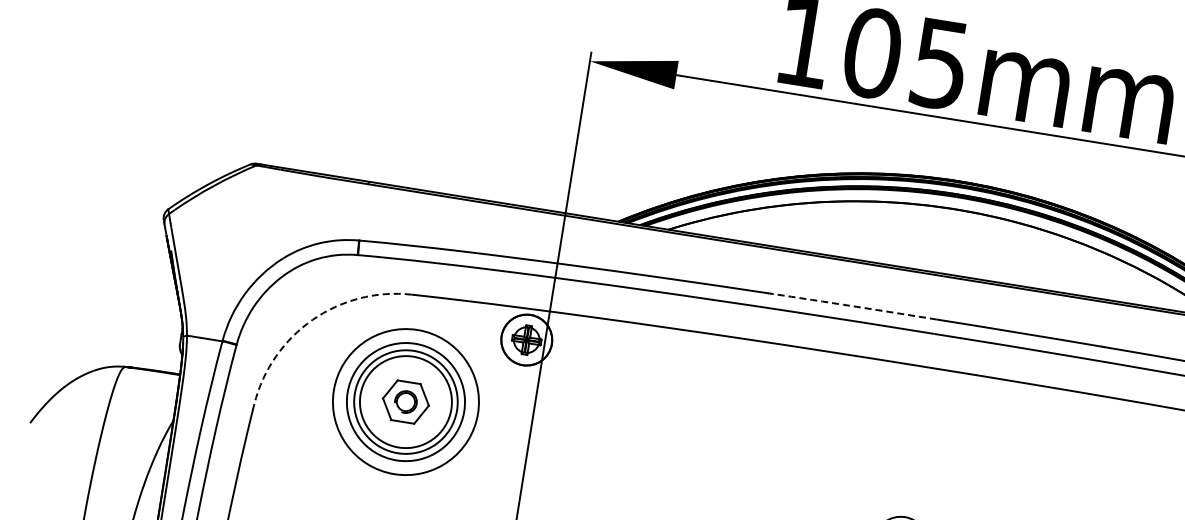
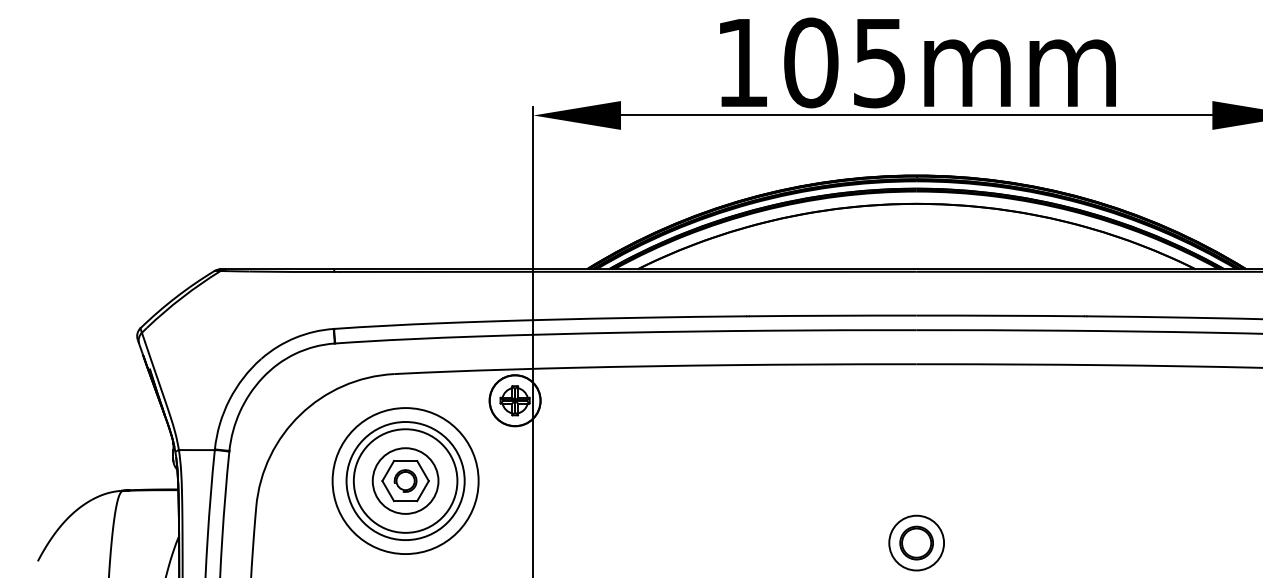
arc: (853, 306) -> (832, 315), dashed -> solid
arc: (312, 319) -> (300, 414), dashed -> solid
circle: (405, 401) -> (405, 480), size x0.71

